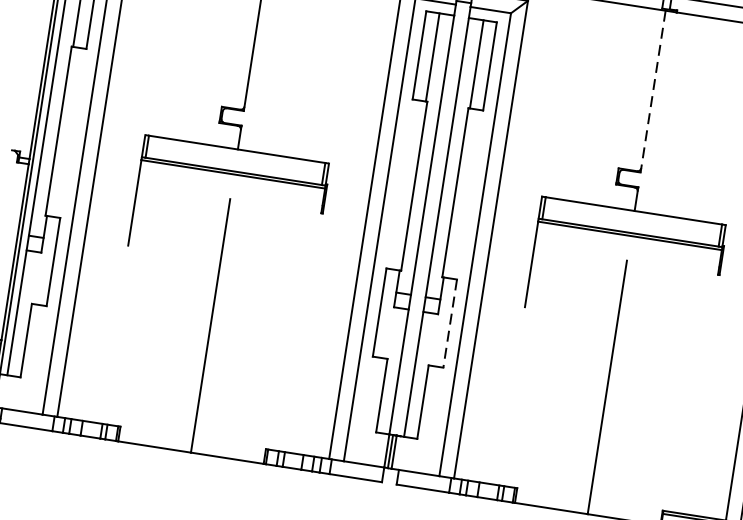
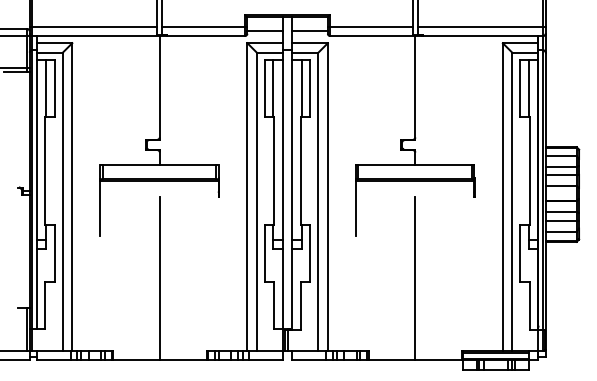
line: (653, 92) -> (415, 88), dashed -> solid
line: (450, 324) -> (310, 254), dashed -> solid

